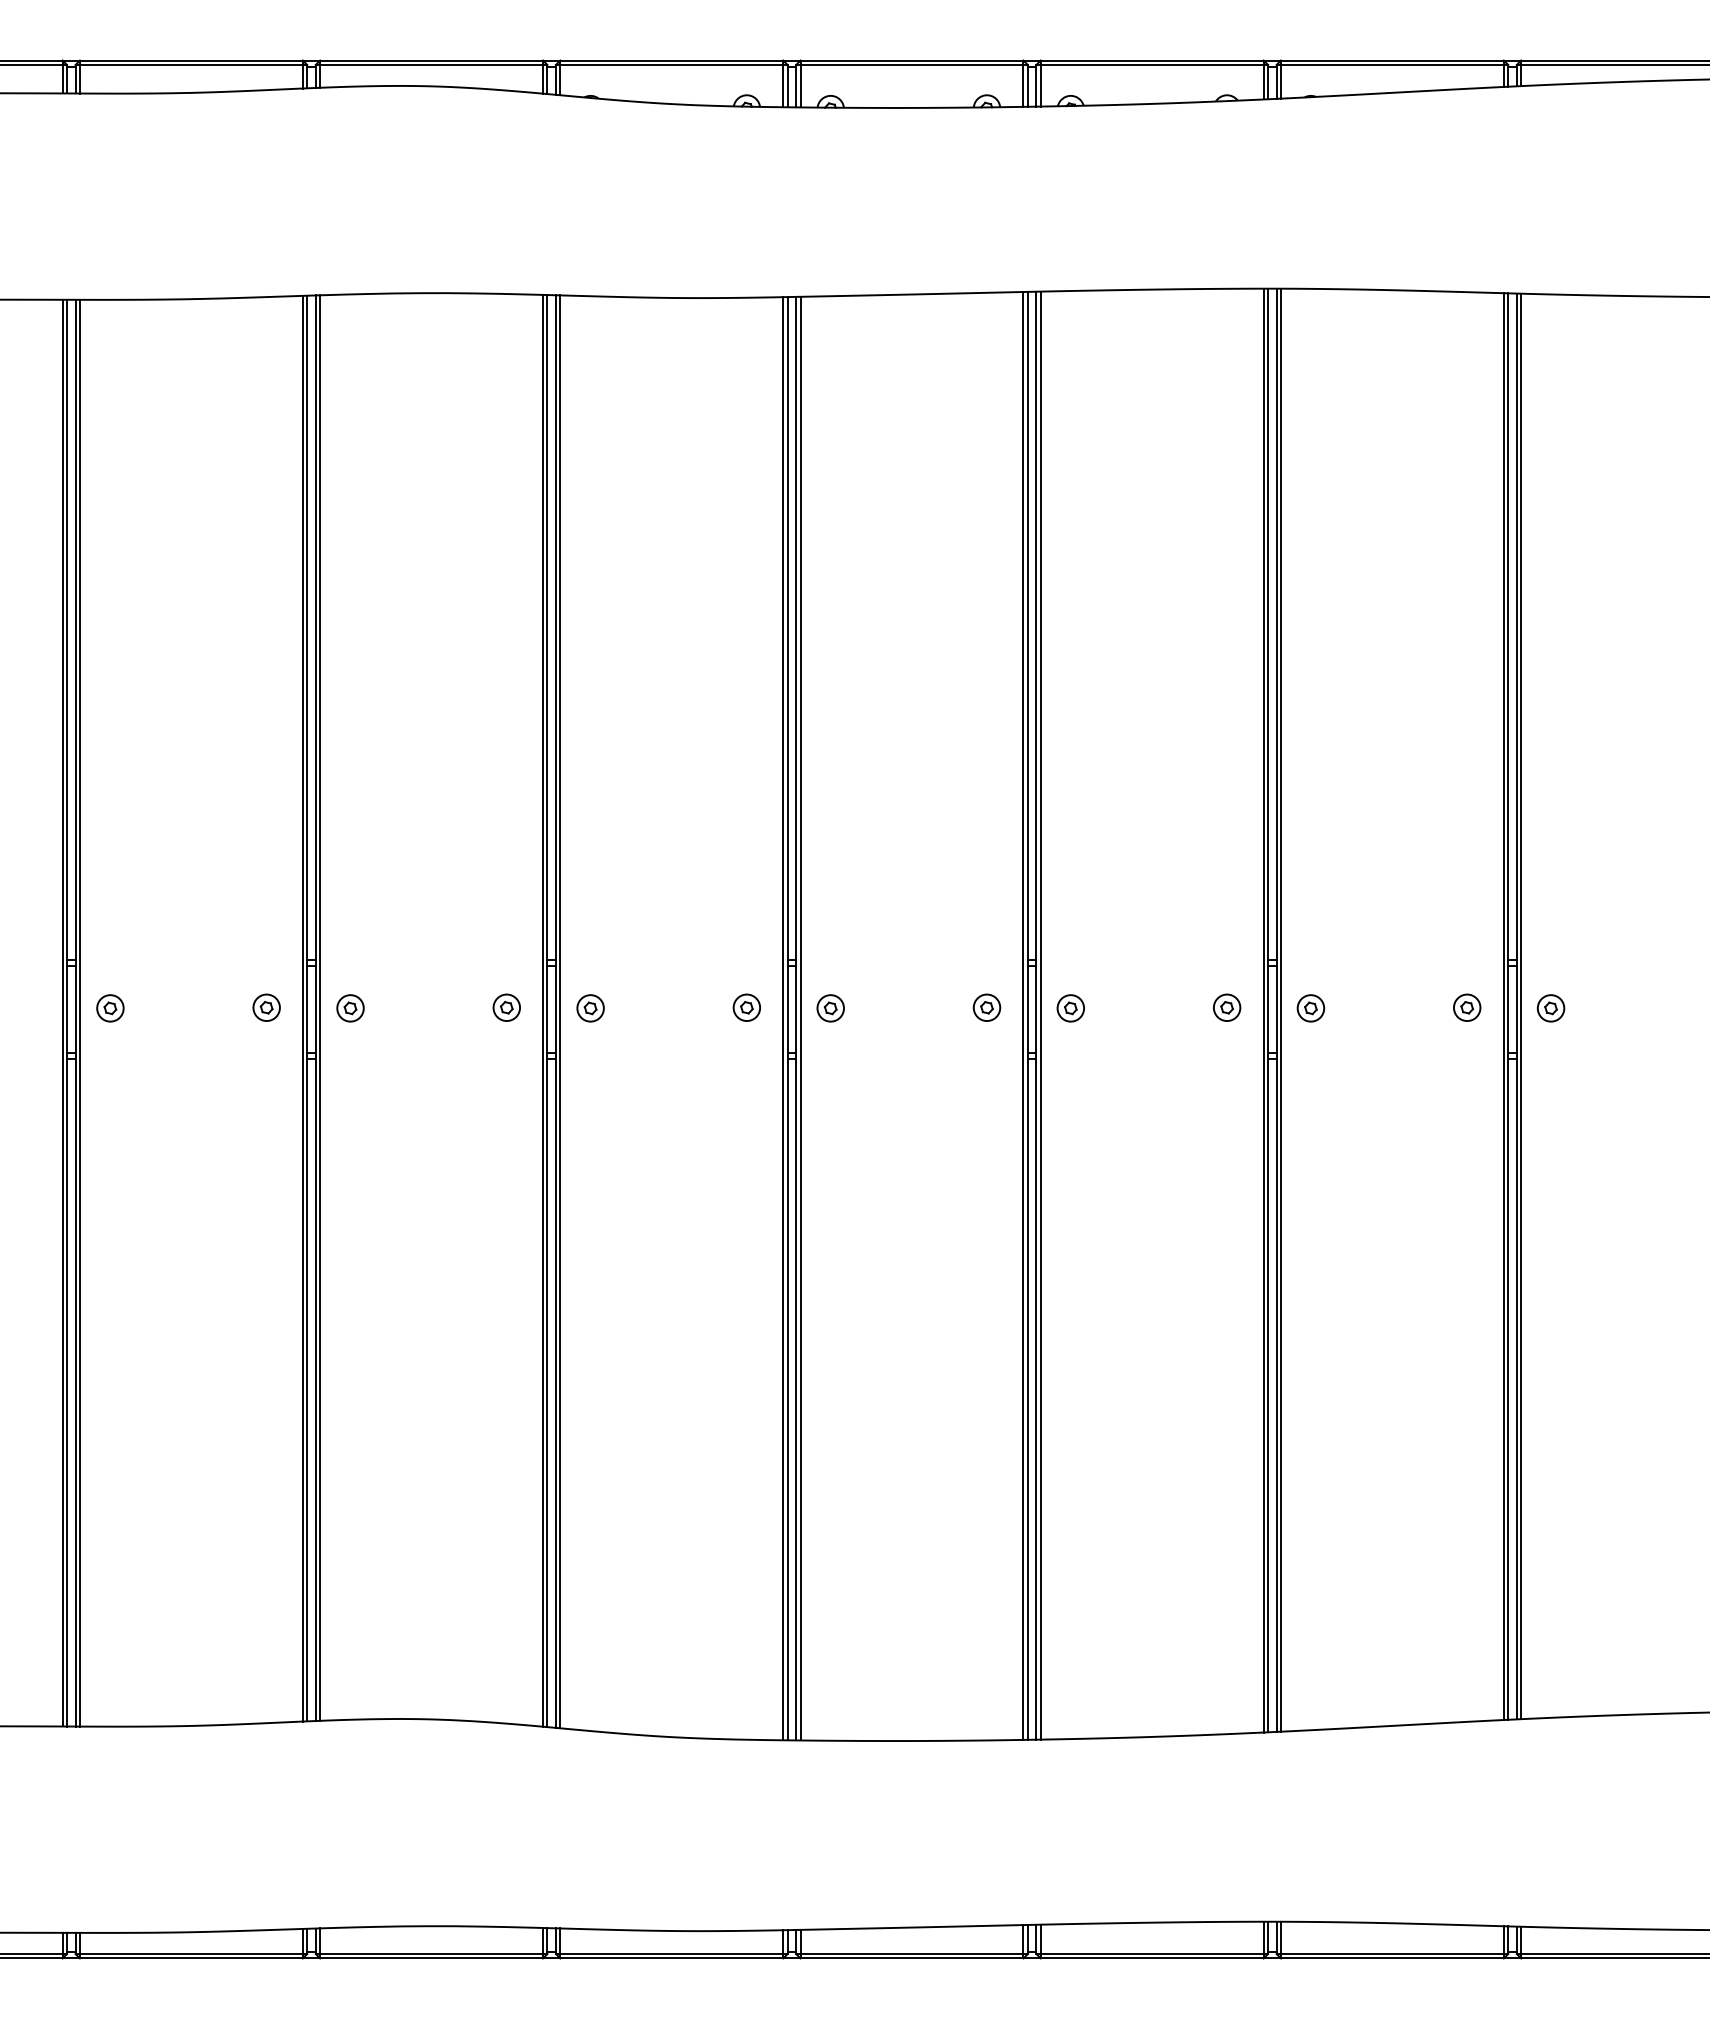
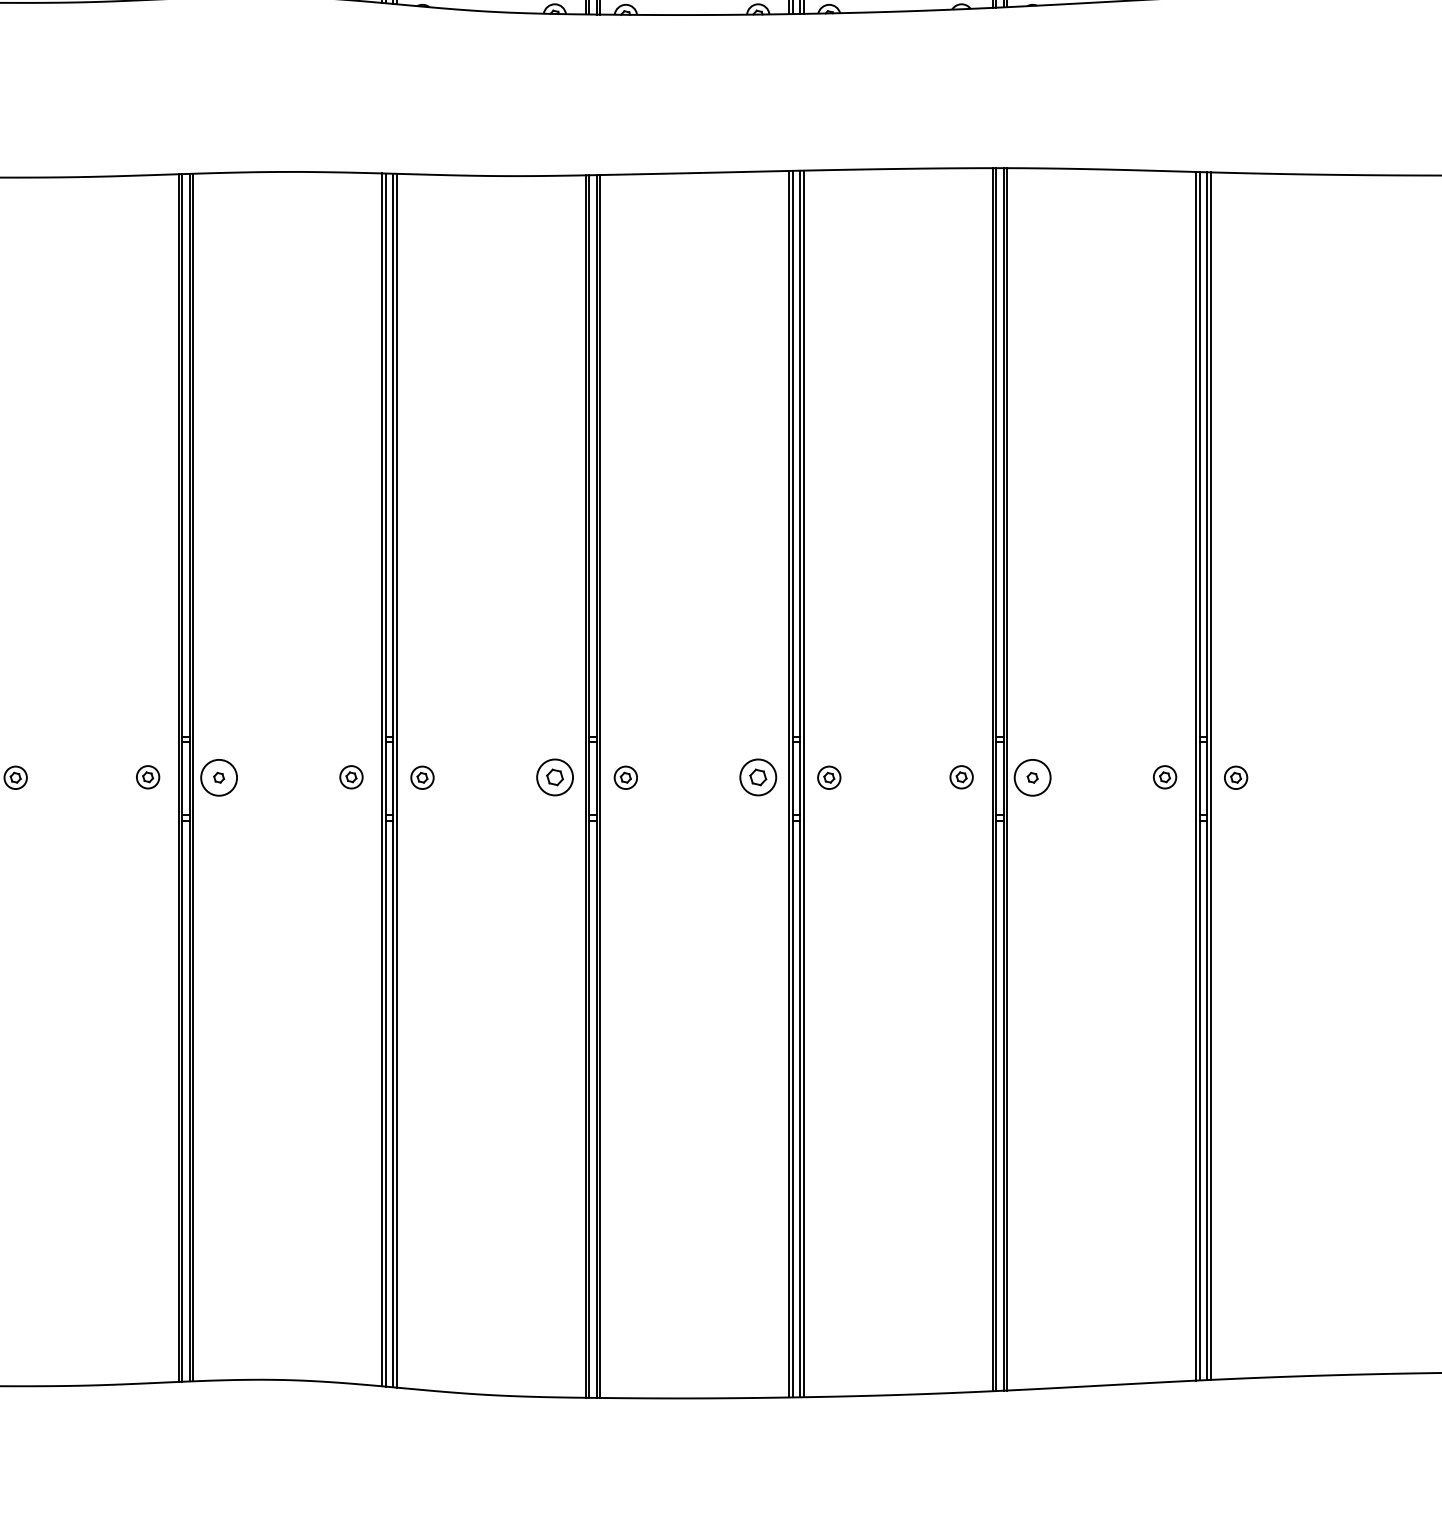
part: (746, 1007) -> (554, 777), size x1.6
part: (986, 1007) -> (757, 777), size x1.6
circle: (350, 1008) -> (219, 777), size x1.6
circle: (1310, 1008) -> (1032, 777), size x1.6

